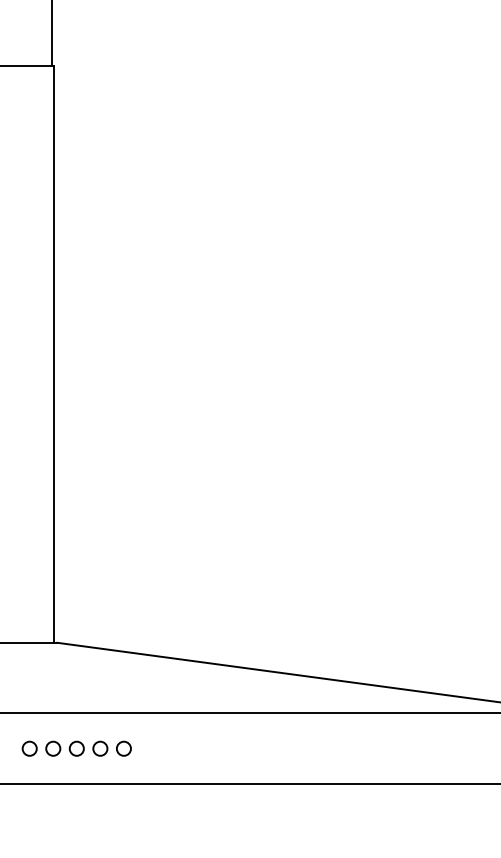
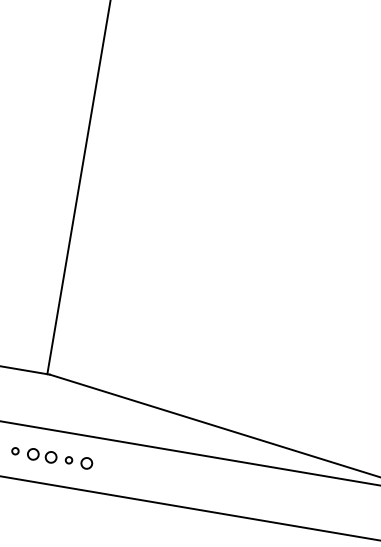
circle: (29, 748) -> (15, 451), size x0.6
circle: (100, 748) -> (69, 460), size x0.6

